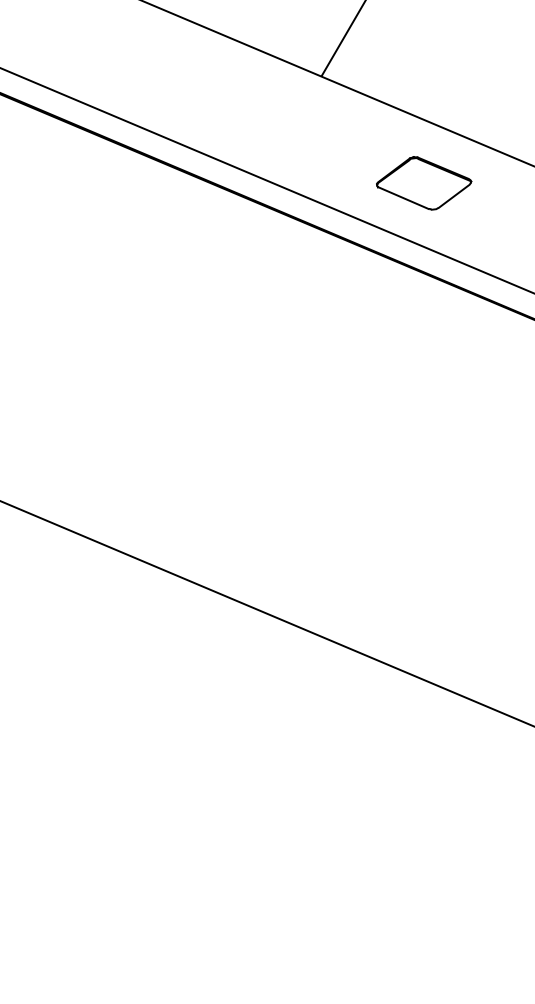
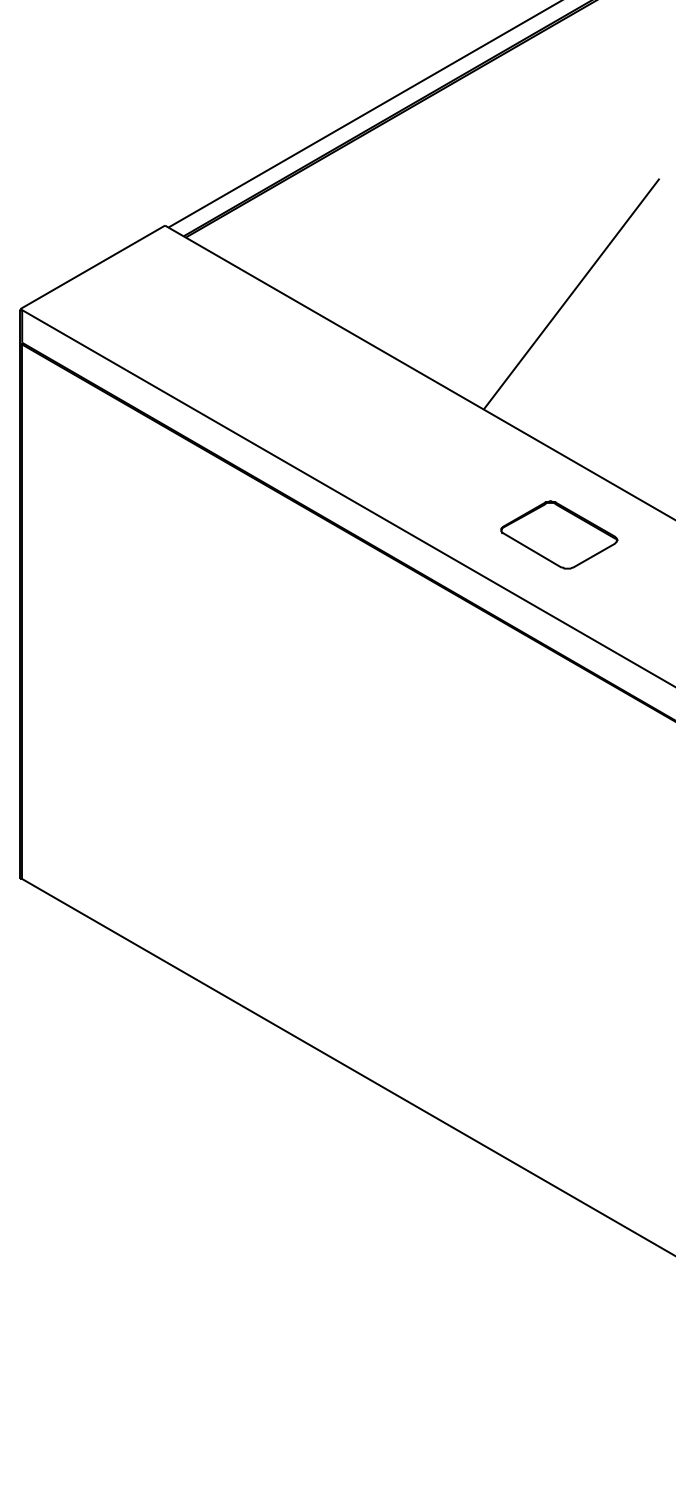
part: (424, 182) -> (559, 534), moved

